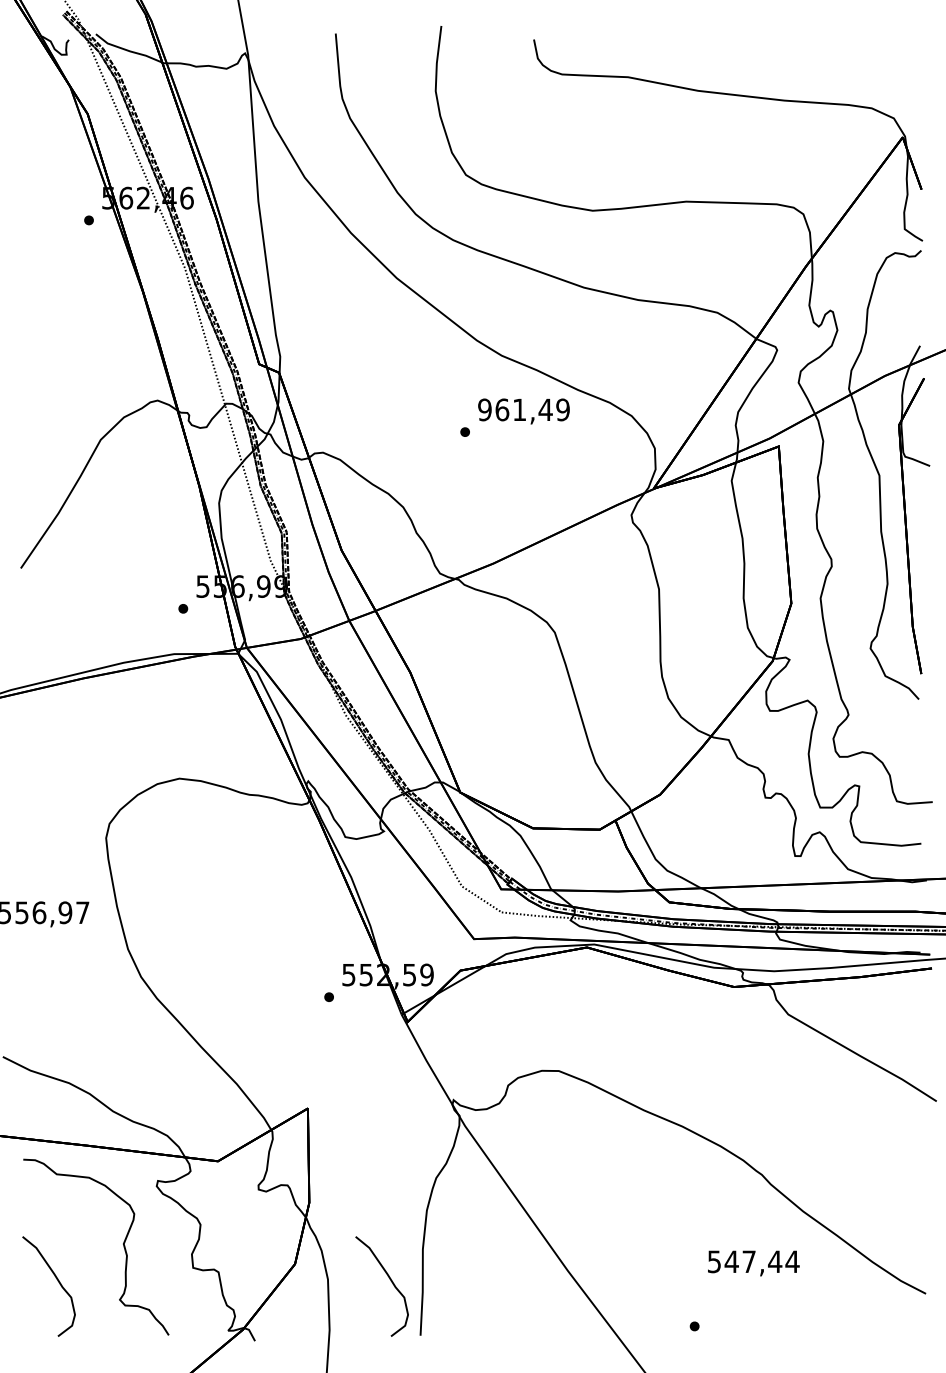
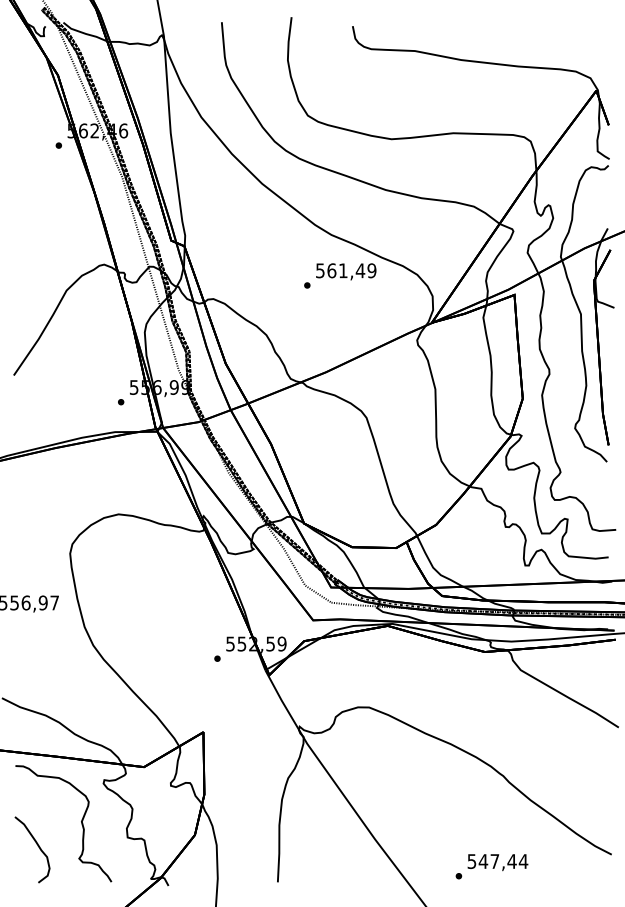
text: (483, 409) -> (319, 270), 961,49 -> 561,49
text: (753, 1263) -> (497, 862), moved
curve: (389, 1281) -> (257, 846), removed

